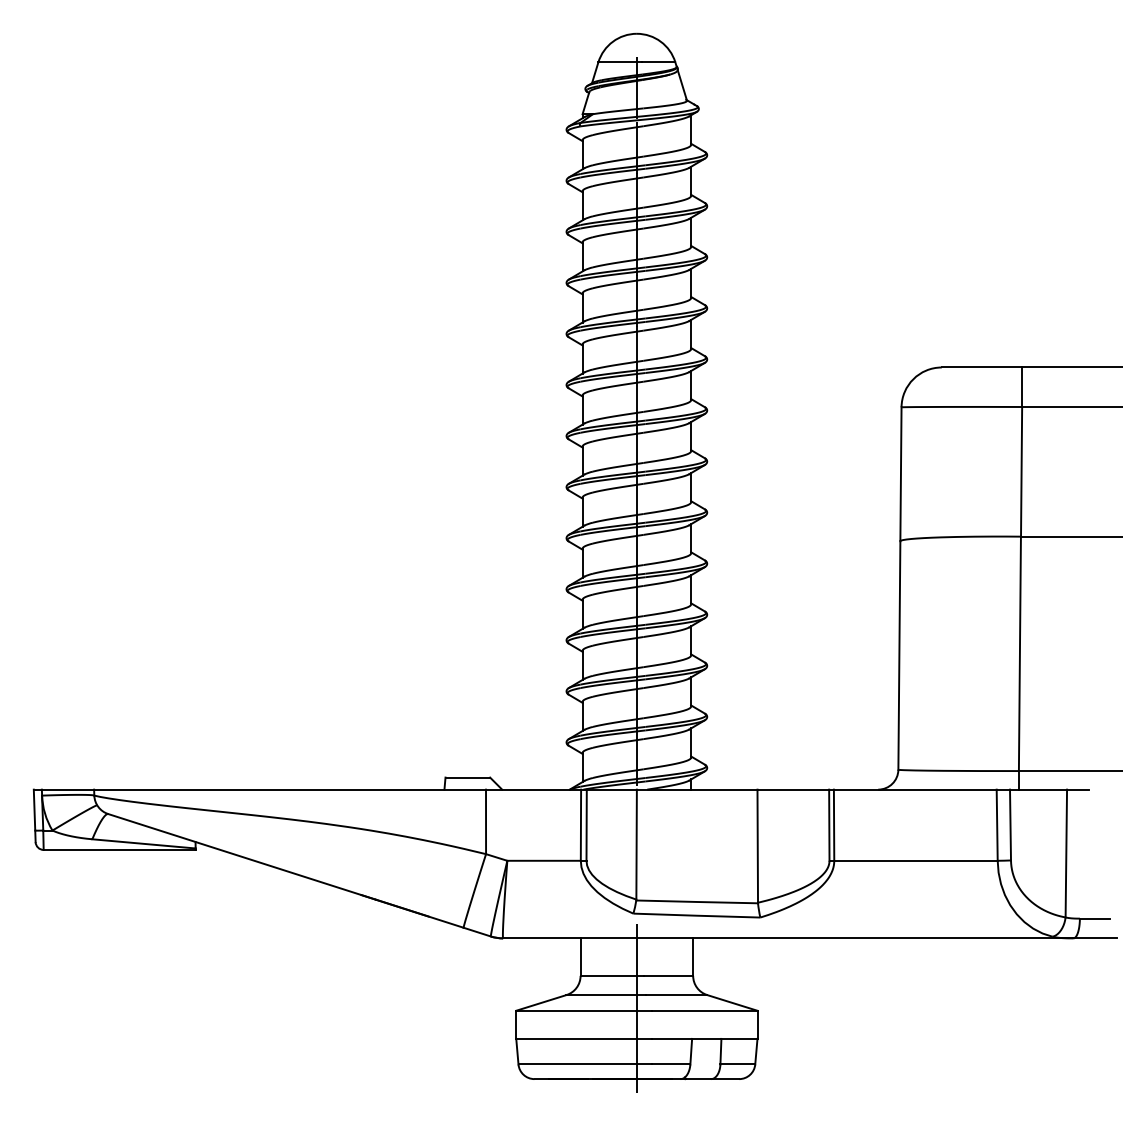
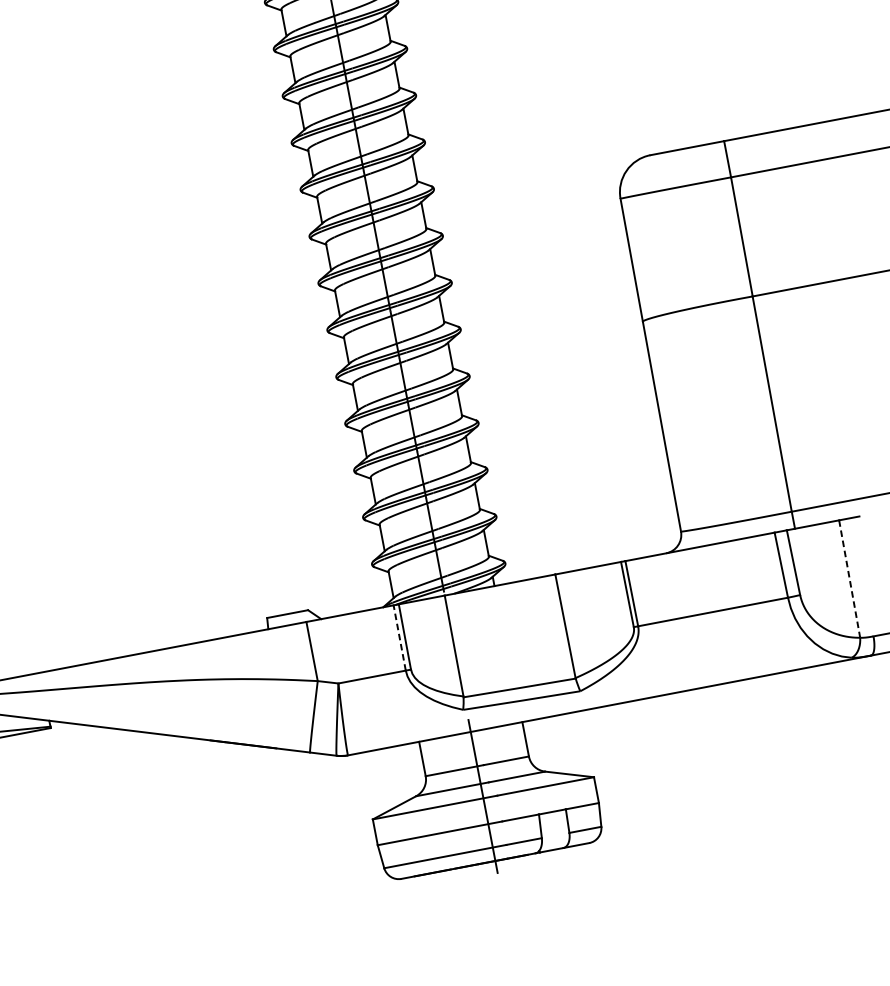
line: (580, 825) -> (399, 638), solid -> dashed
line: (1066, 853) -> (849, 578), solid -> dashed

